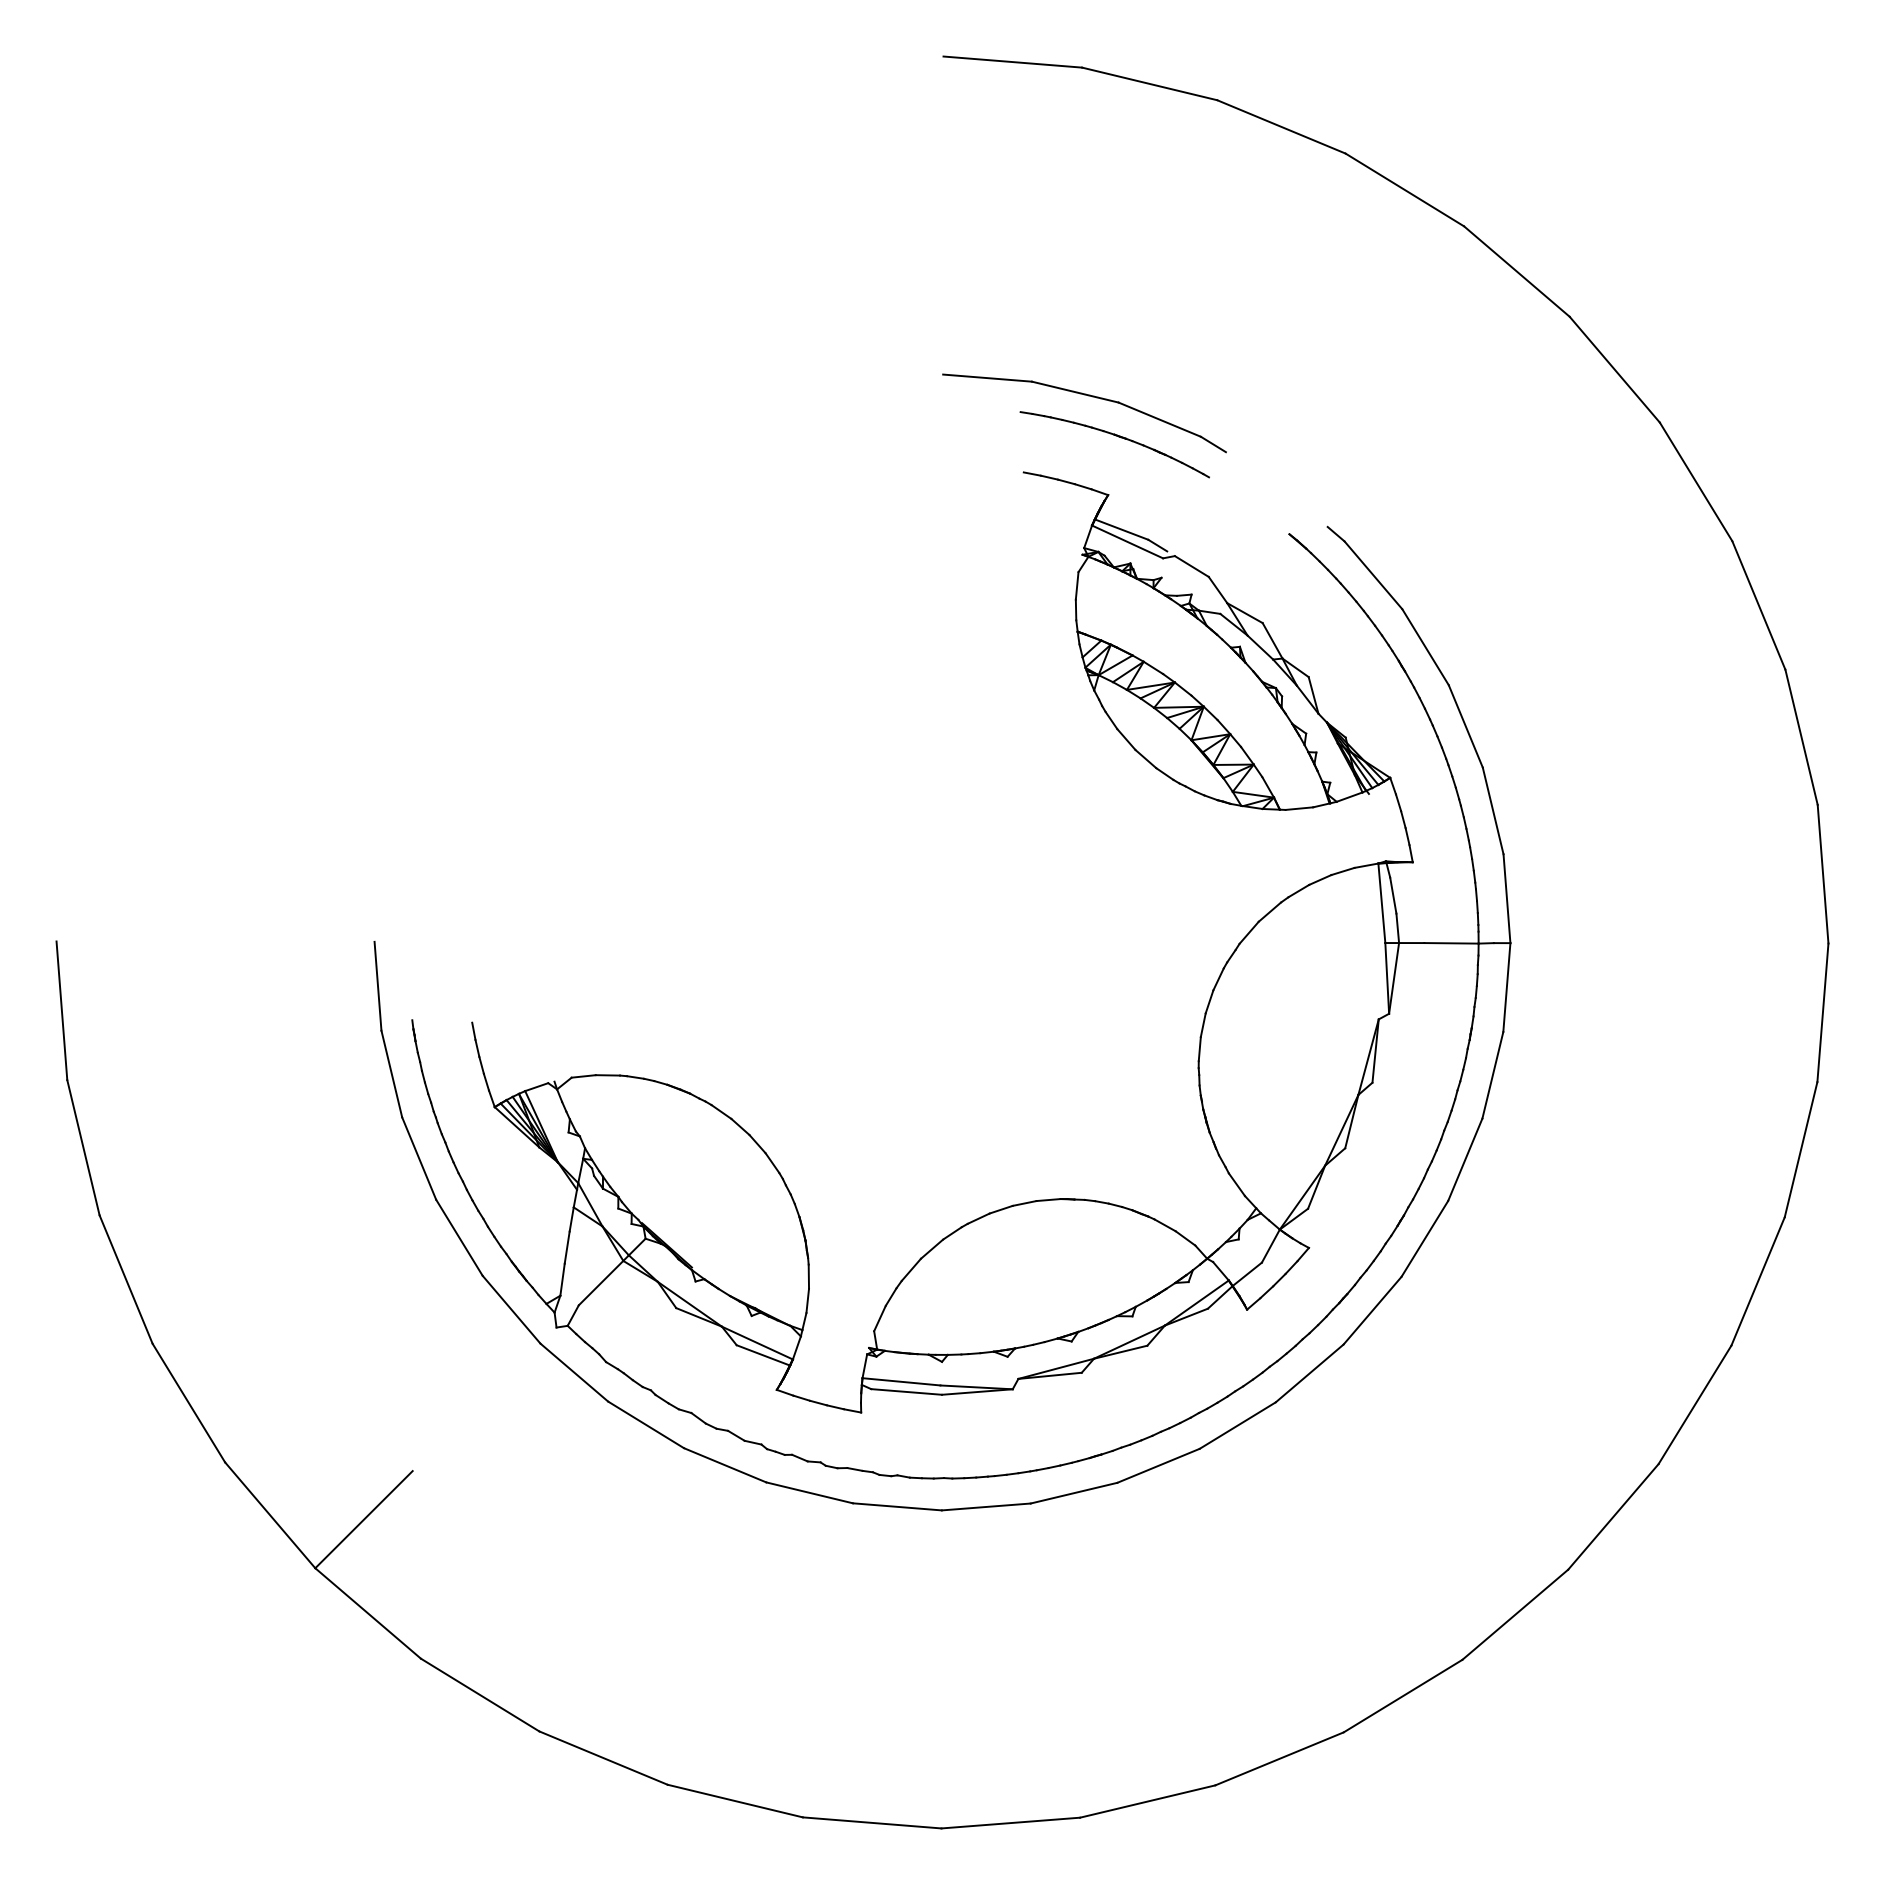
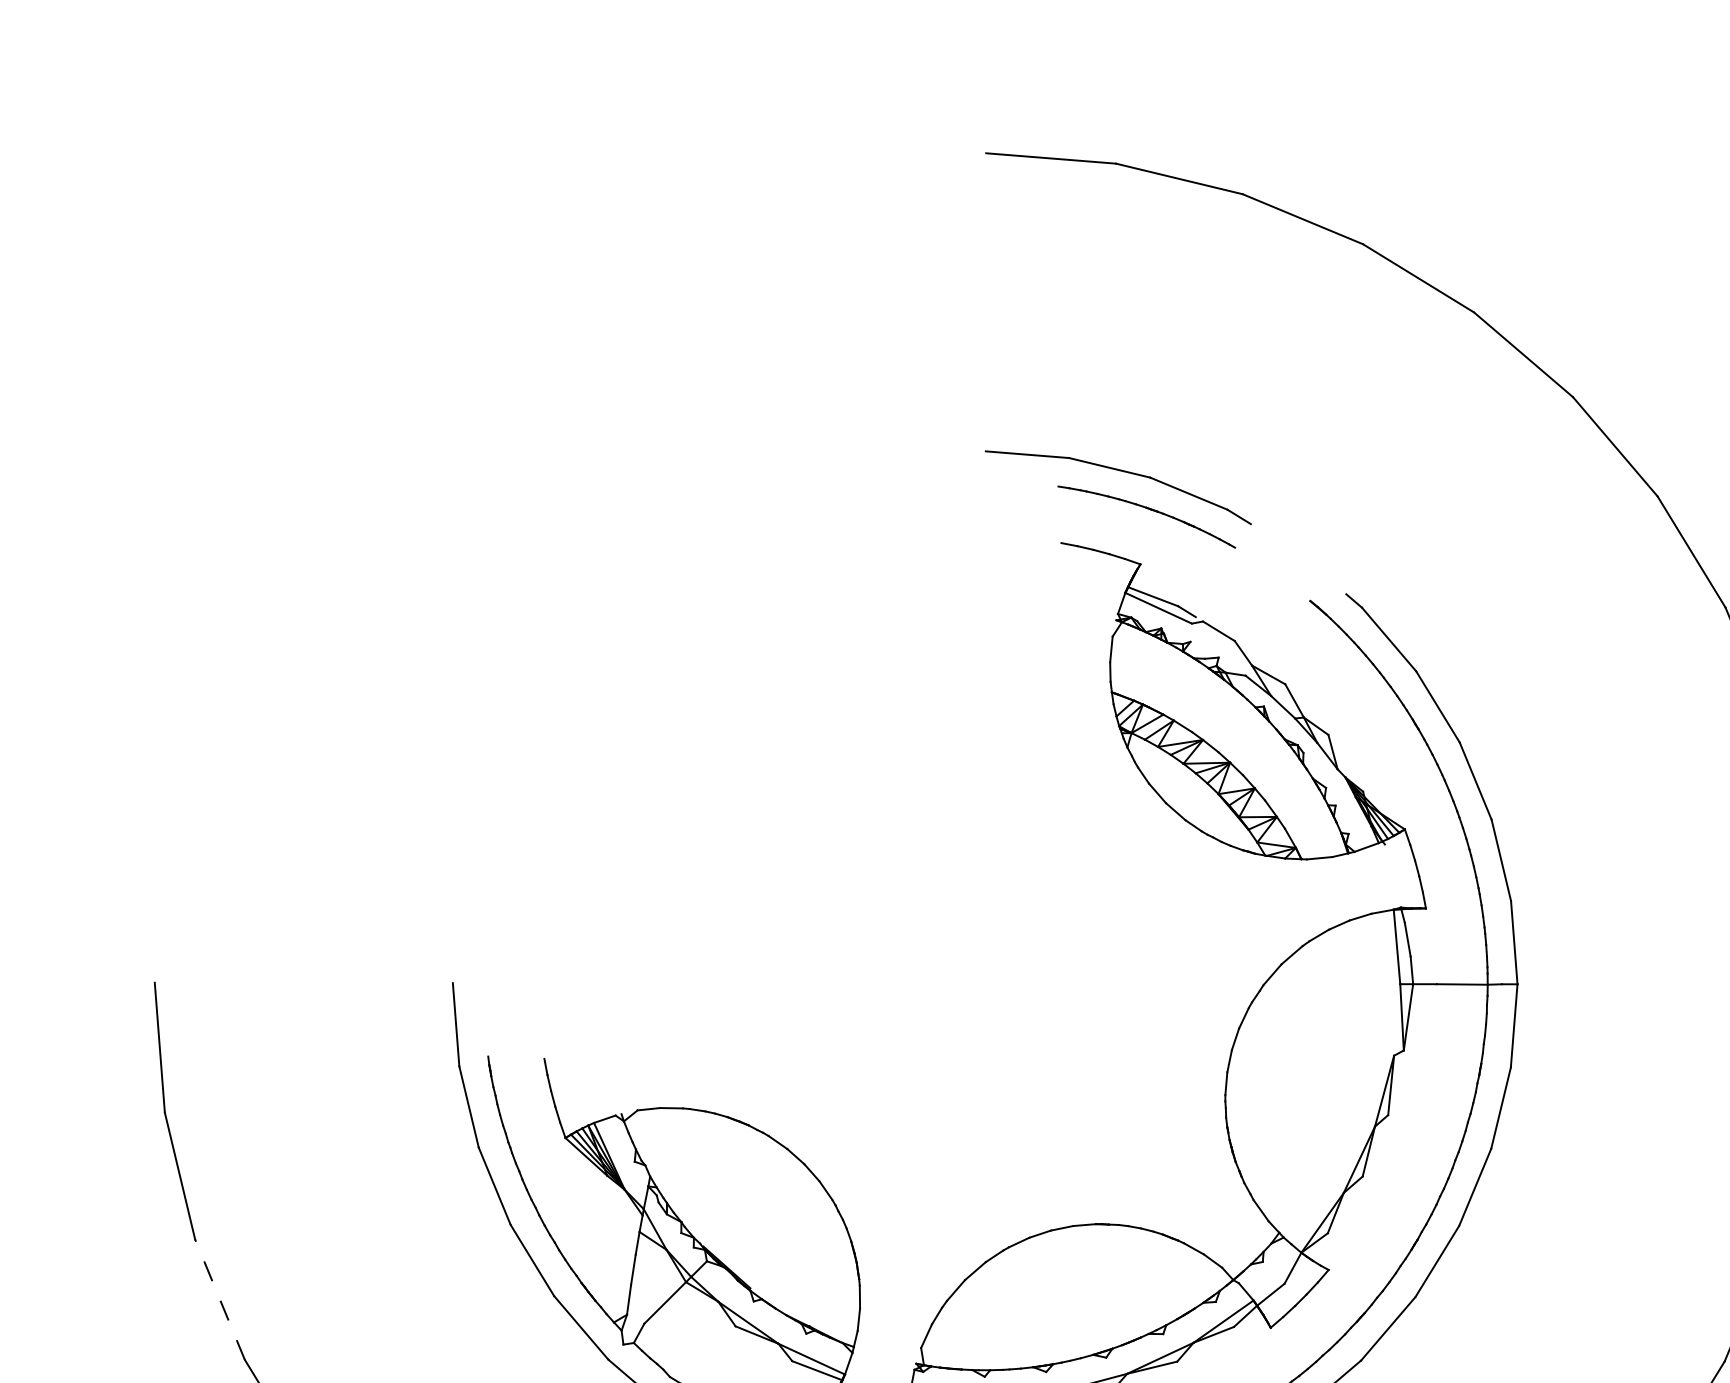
line: (126, 1279) -> (220, 1299), solid -> dashed

